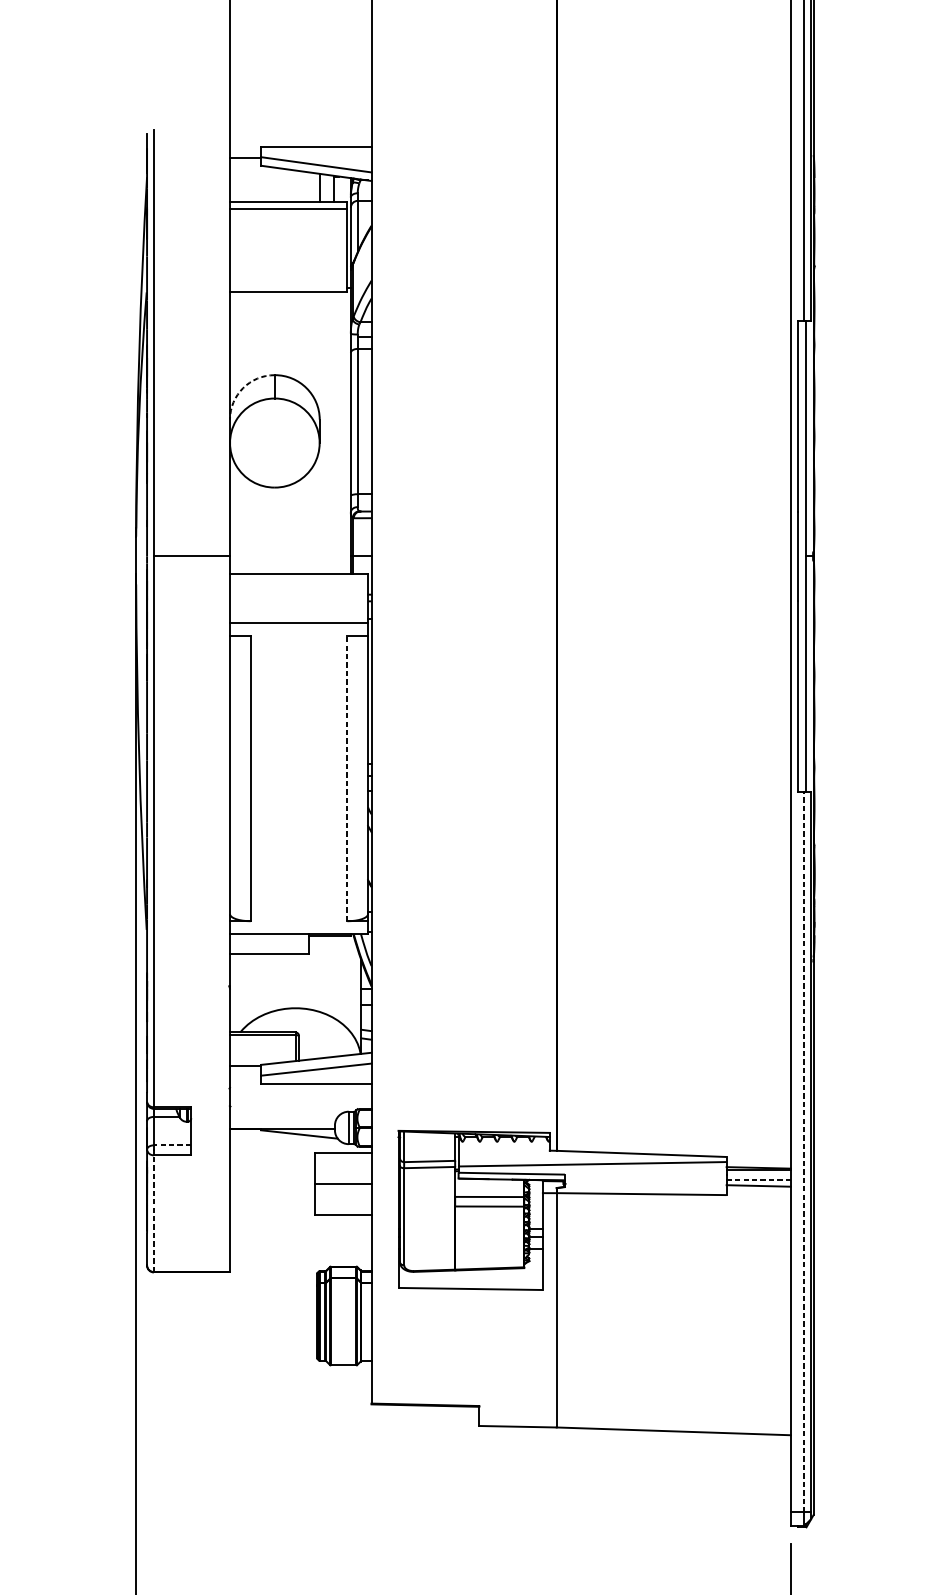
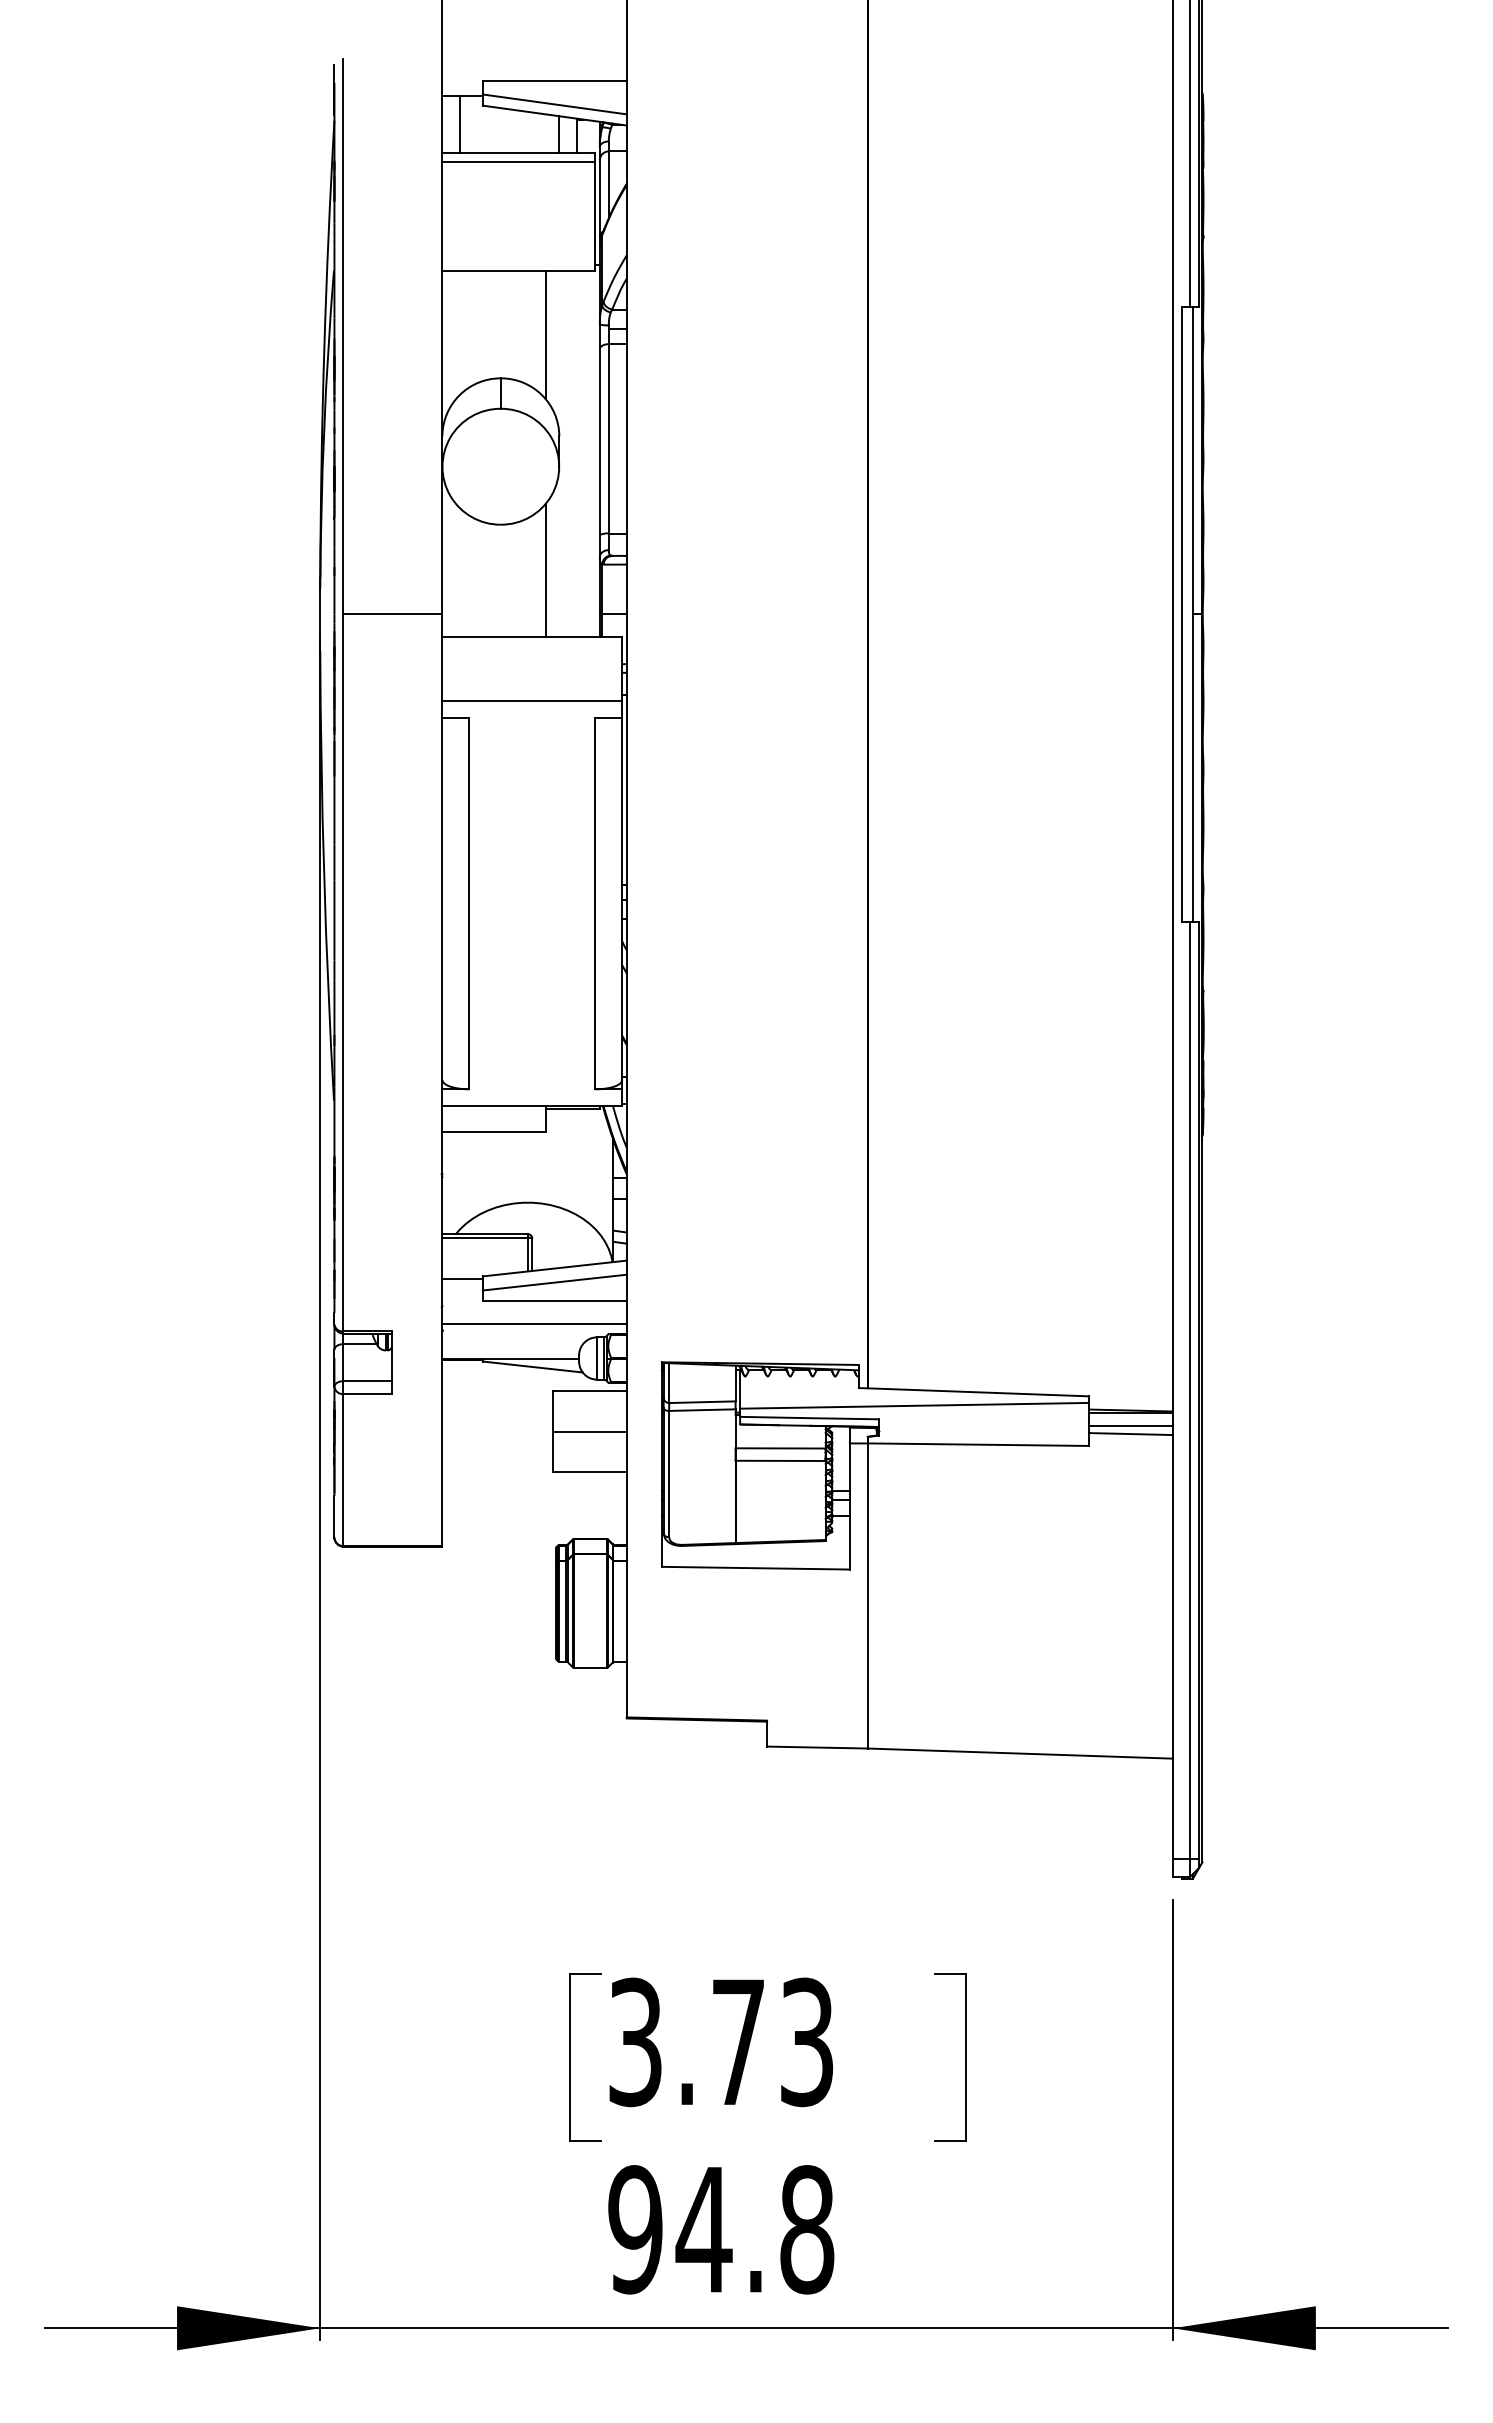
line: (243, 179) -> (460, 123), added
line: (309, 341) -> (545, 334), added
arc: (243, 388) -> (459, 395), dashed -> solid
line: (309, 522) -> (545, 570), added
line: (347, 778) -> (595, 903), dashed -> solid
line: (300, 1101) -> (534, 1323), added
line: (172, 1145) -> (367, 1381), dashed -> solid
line: (803, 1152) -> (1189, 1390), dashed -> solid
line: (758, 1179) -> (1130, 1425), dashed -> solid
line: (154, 1213) -> (343, 1469), dashed -> solid

